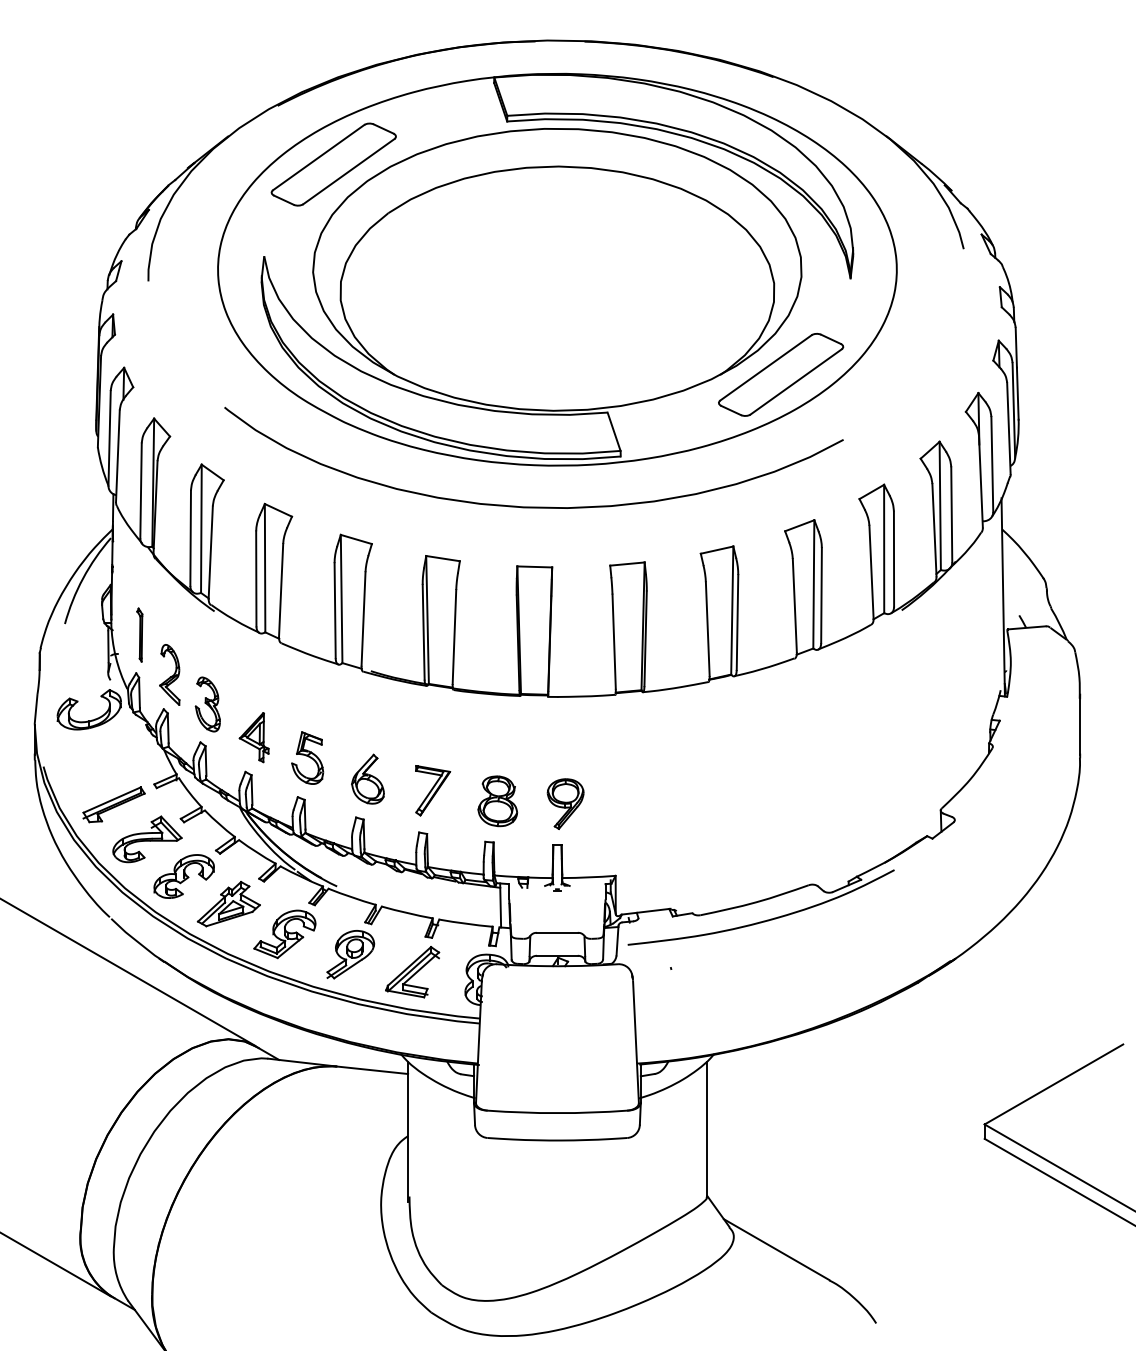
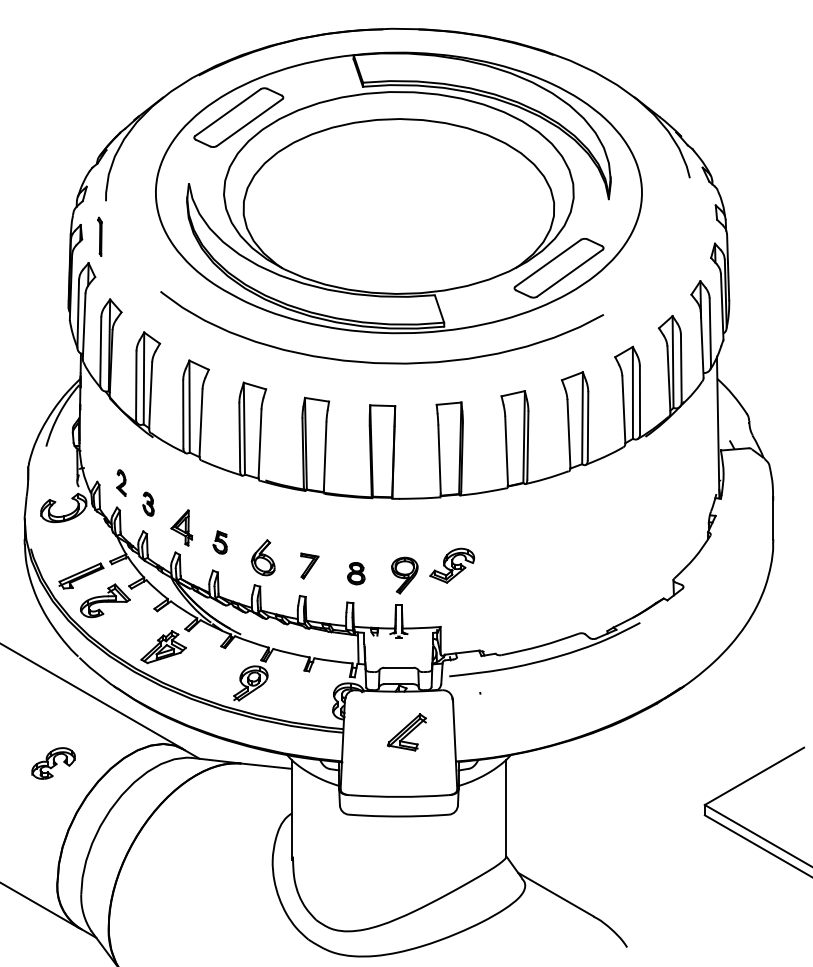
part: (139, 634) -> (99, 236), moved
part: (169, 674) -> (121, 482), size x0.6
part: (207, 704) -> (148, 504), size x0.6
part: (307, 757) -> (219, 542), size x0.6
part: (433, 790) -> (310, 565), size x0.7
part: (497, 801) -> (356, 573), size x0.6
part: (183, 876) -> (53, 763), moved
part: (284, 934) -> (451, 565), moved
part: (412, 972) -> (406, 732), moved

